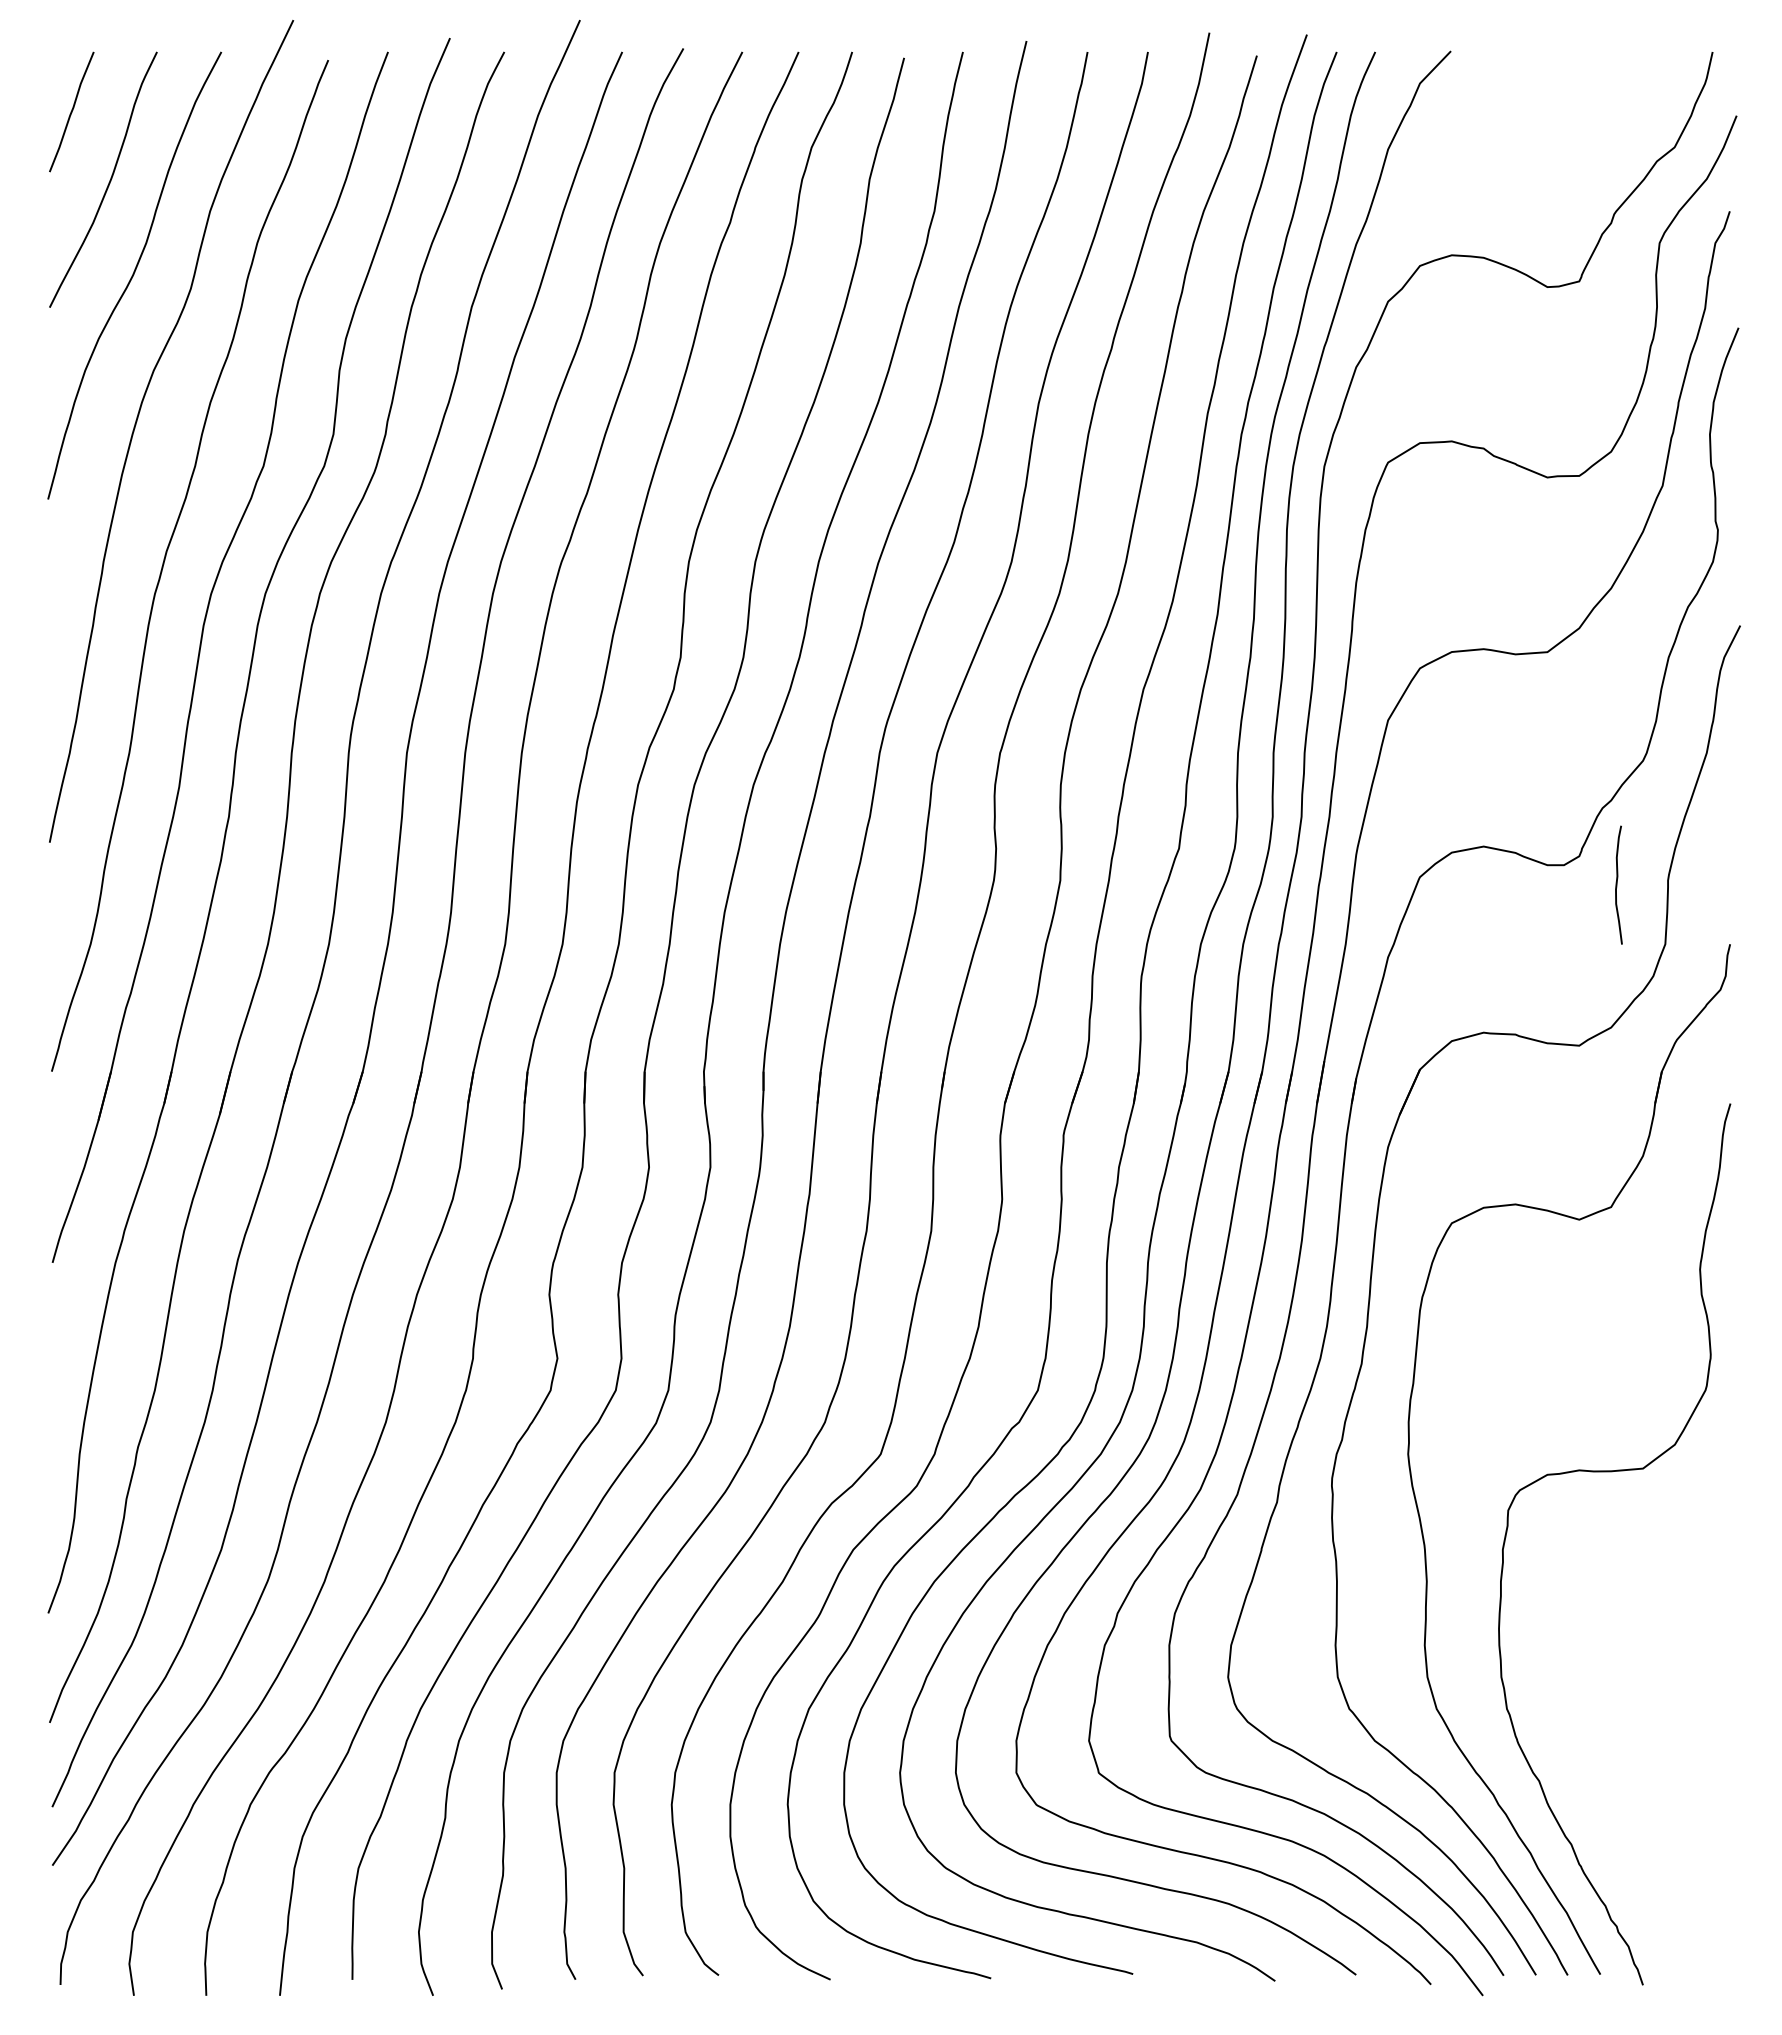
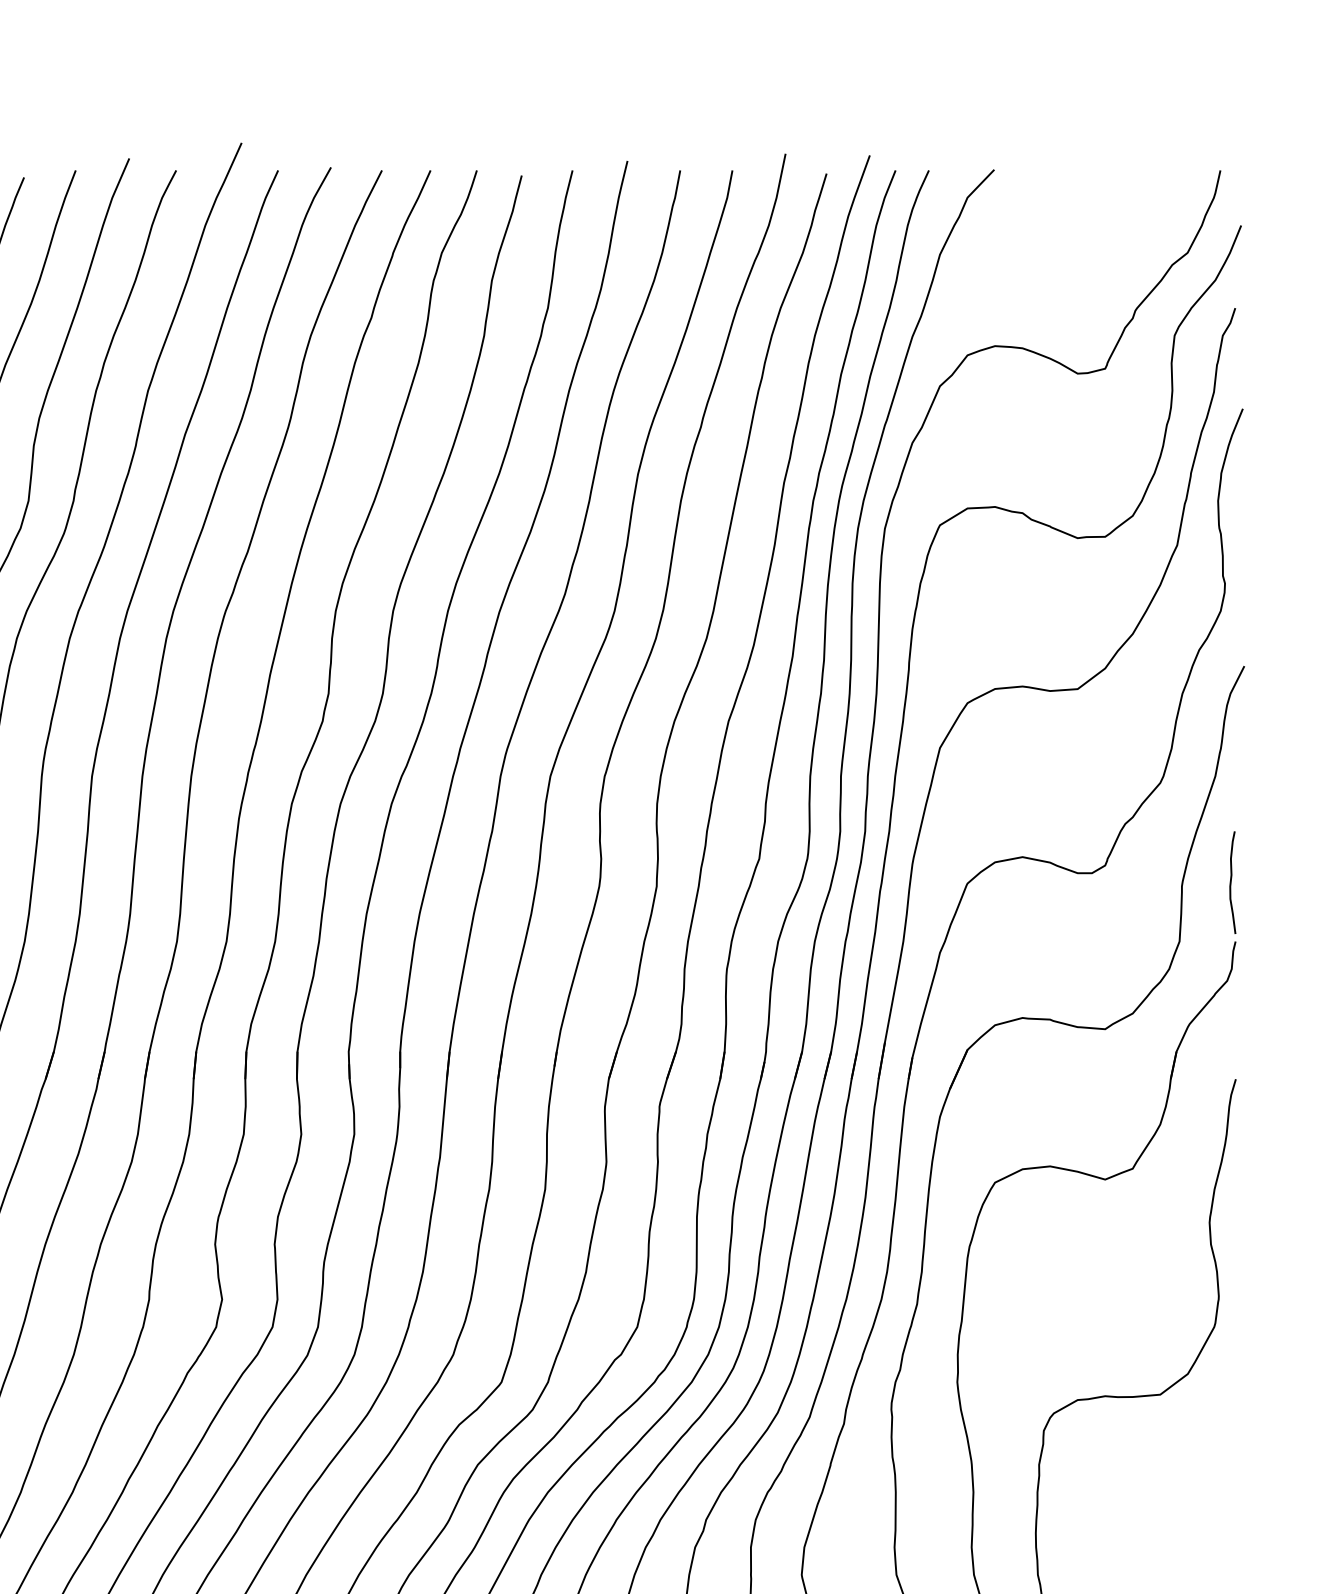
curve: (1617, 884) -> (1231, 882), moved

